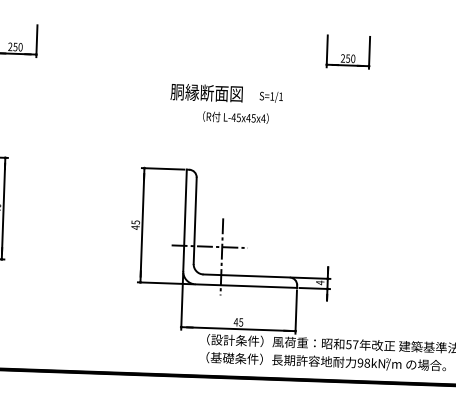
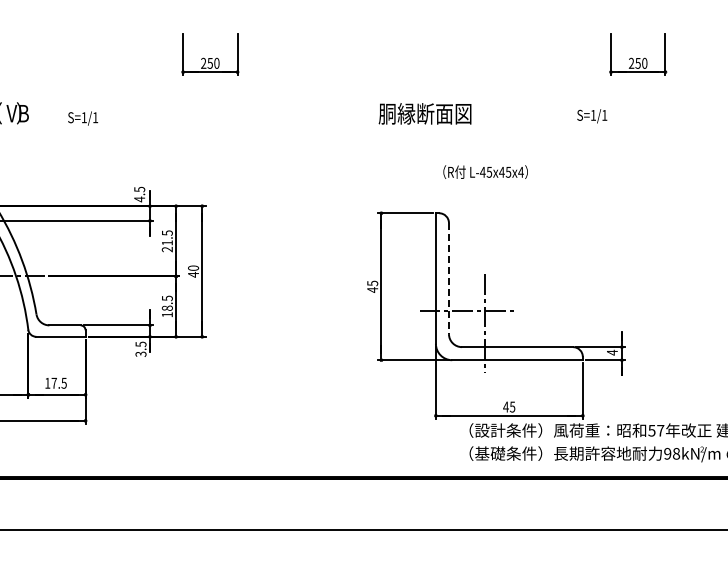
text: (206, 92) -> (424, 113), moved
text: (271, 97) -> (592, 116), moved
text: (235, 117) -> (485, 171), moved
line: (194, 220) -> (448, 278), solid -> dashed

